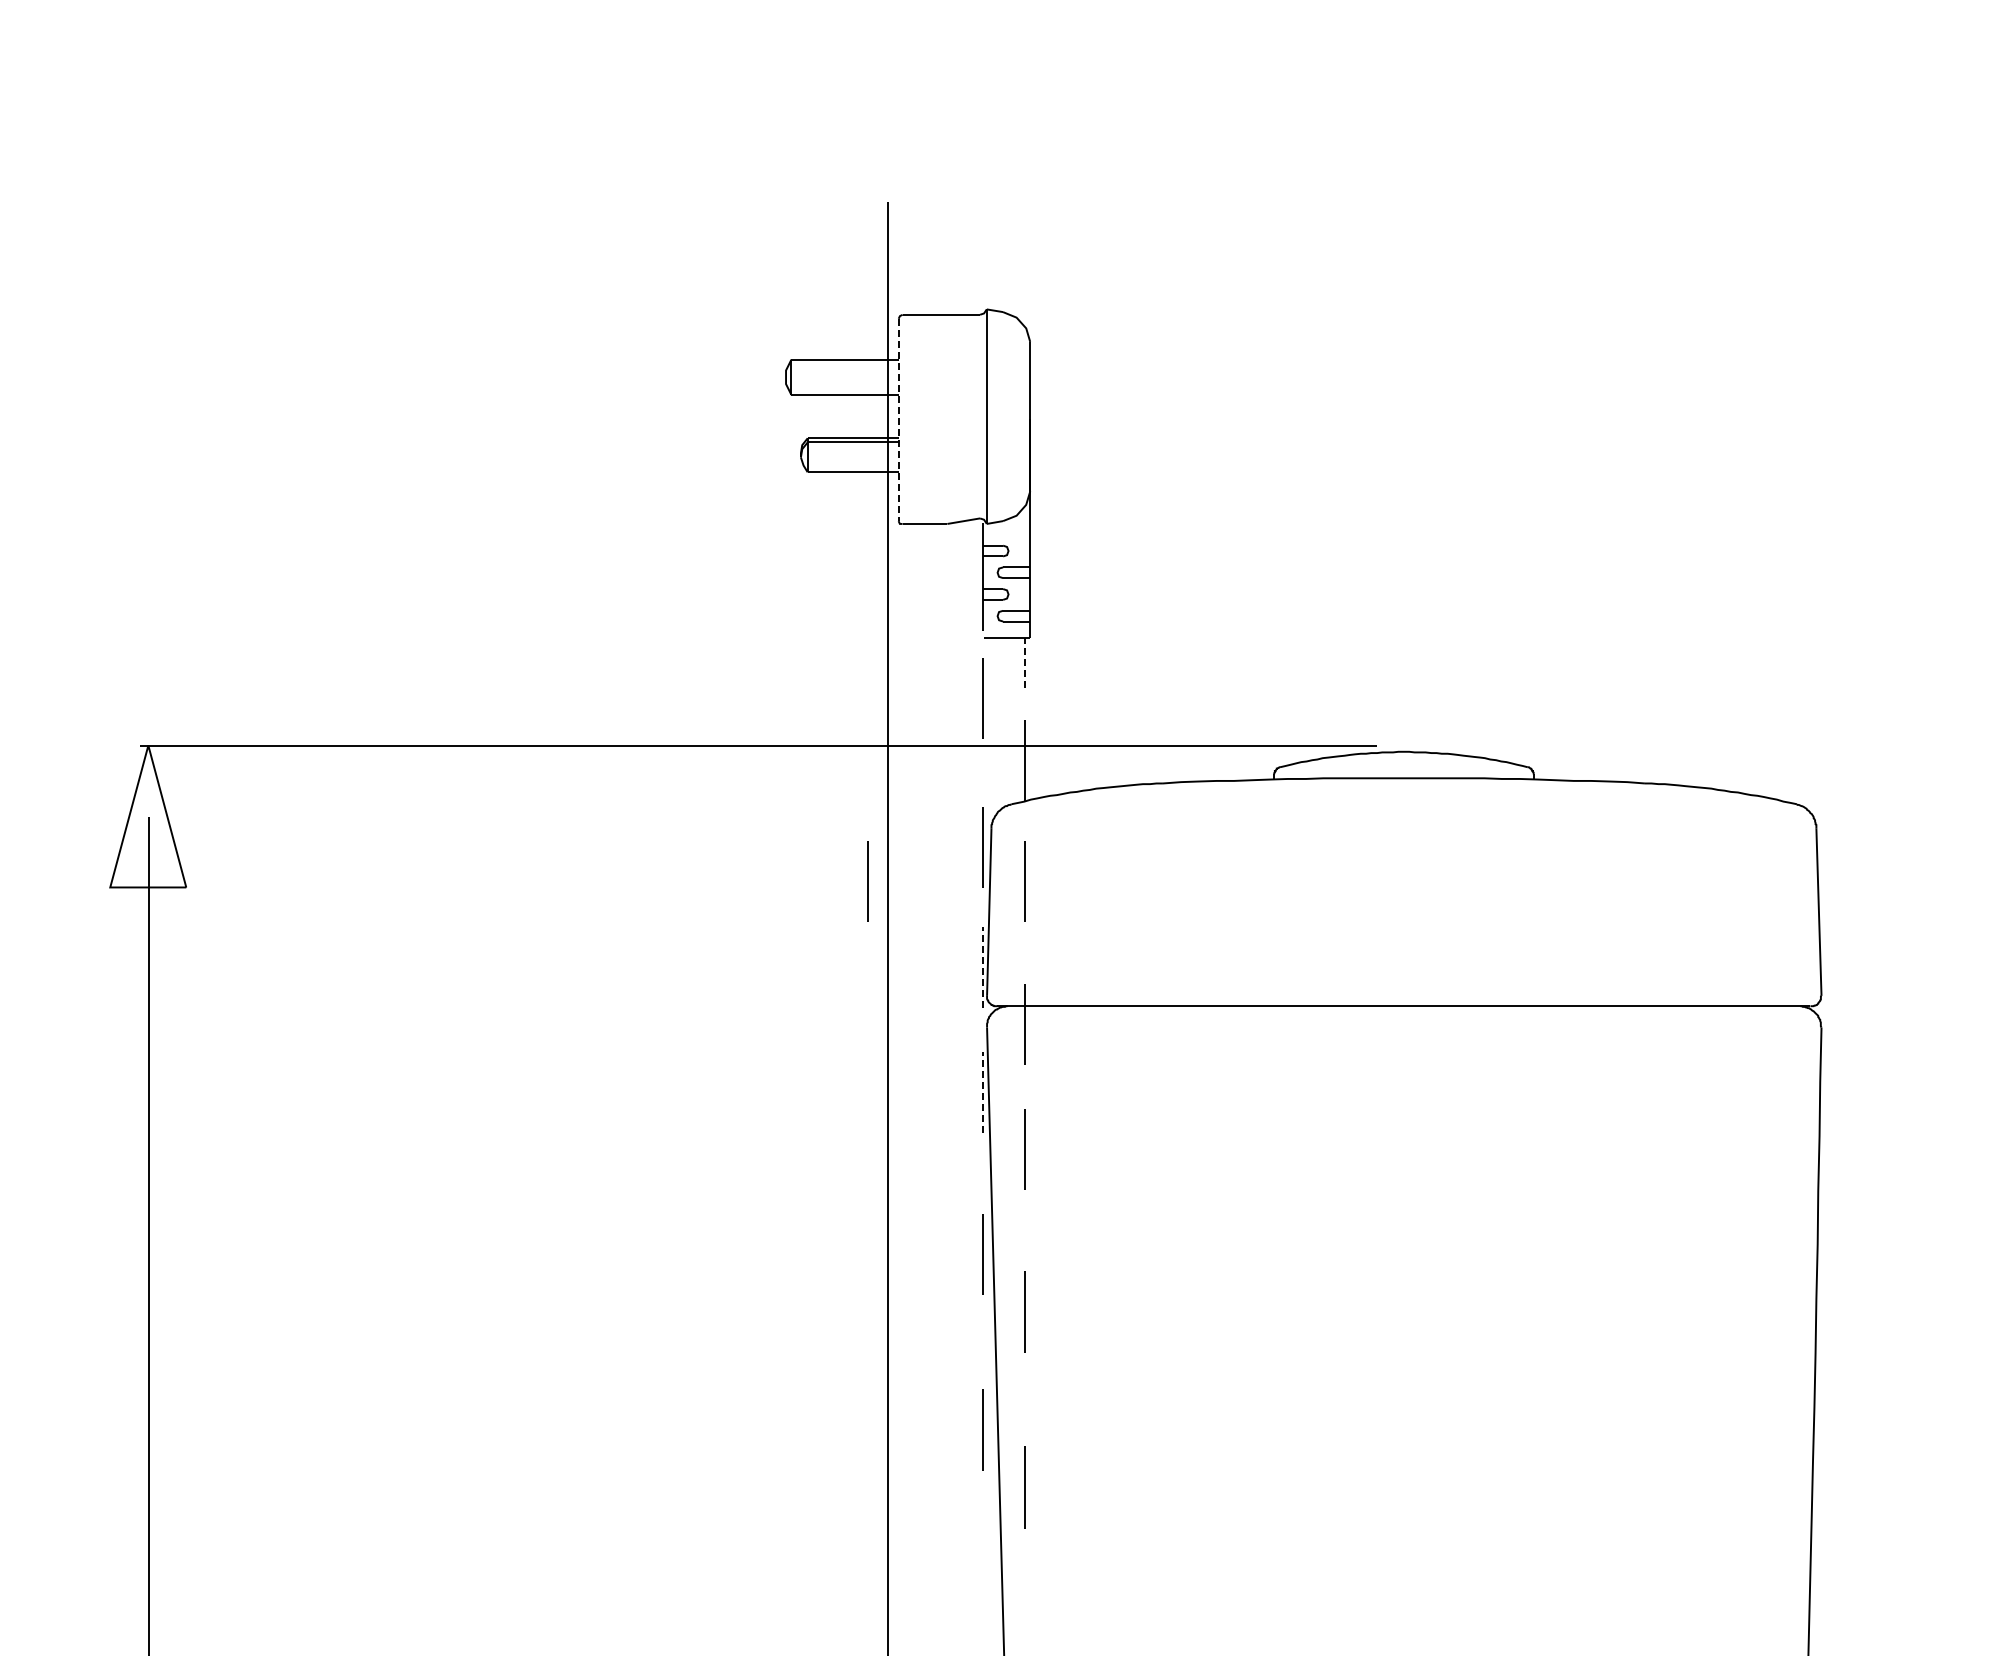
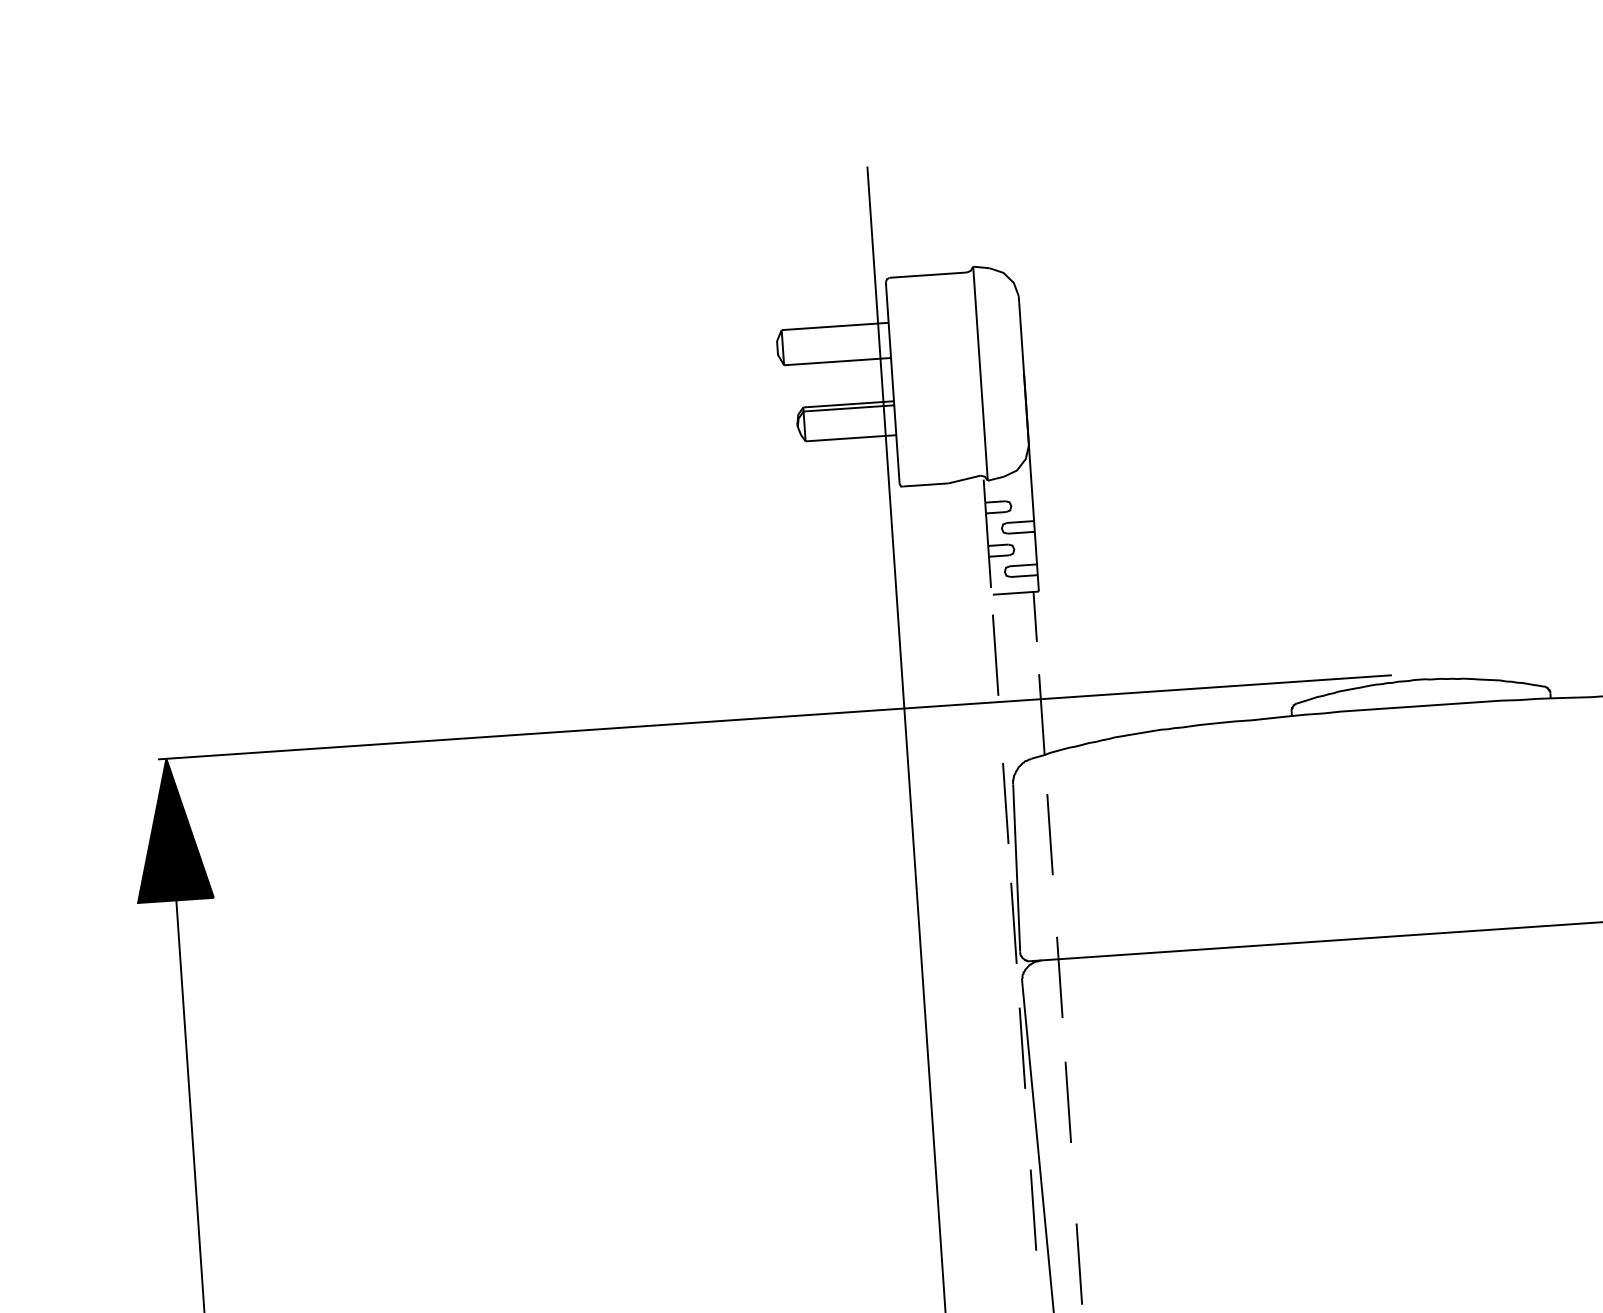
line: (898, 420) -> (892, 383), dashed -> solid
line: (1024, 662) -> (1034, 616), dashed -> solid
fill: (148, 816) -> (171, 829), added
line: (867, 881) -> (893, 845), removed
line: (982, 967) -> (1013, 923), dashed -> solid
line: (982, 1092) -> (1022, 1048), dashed -> solid

